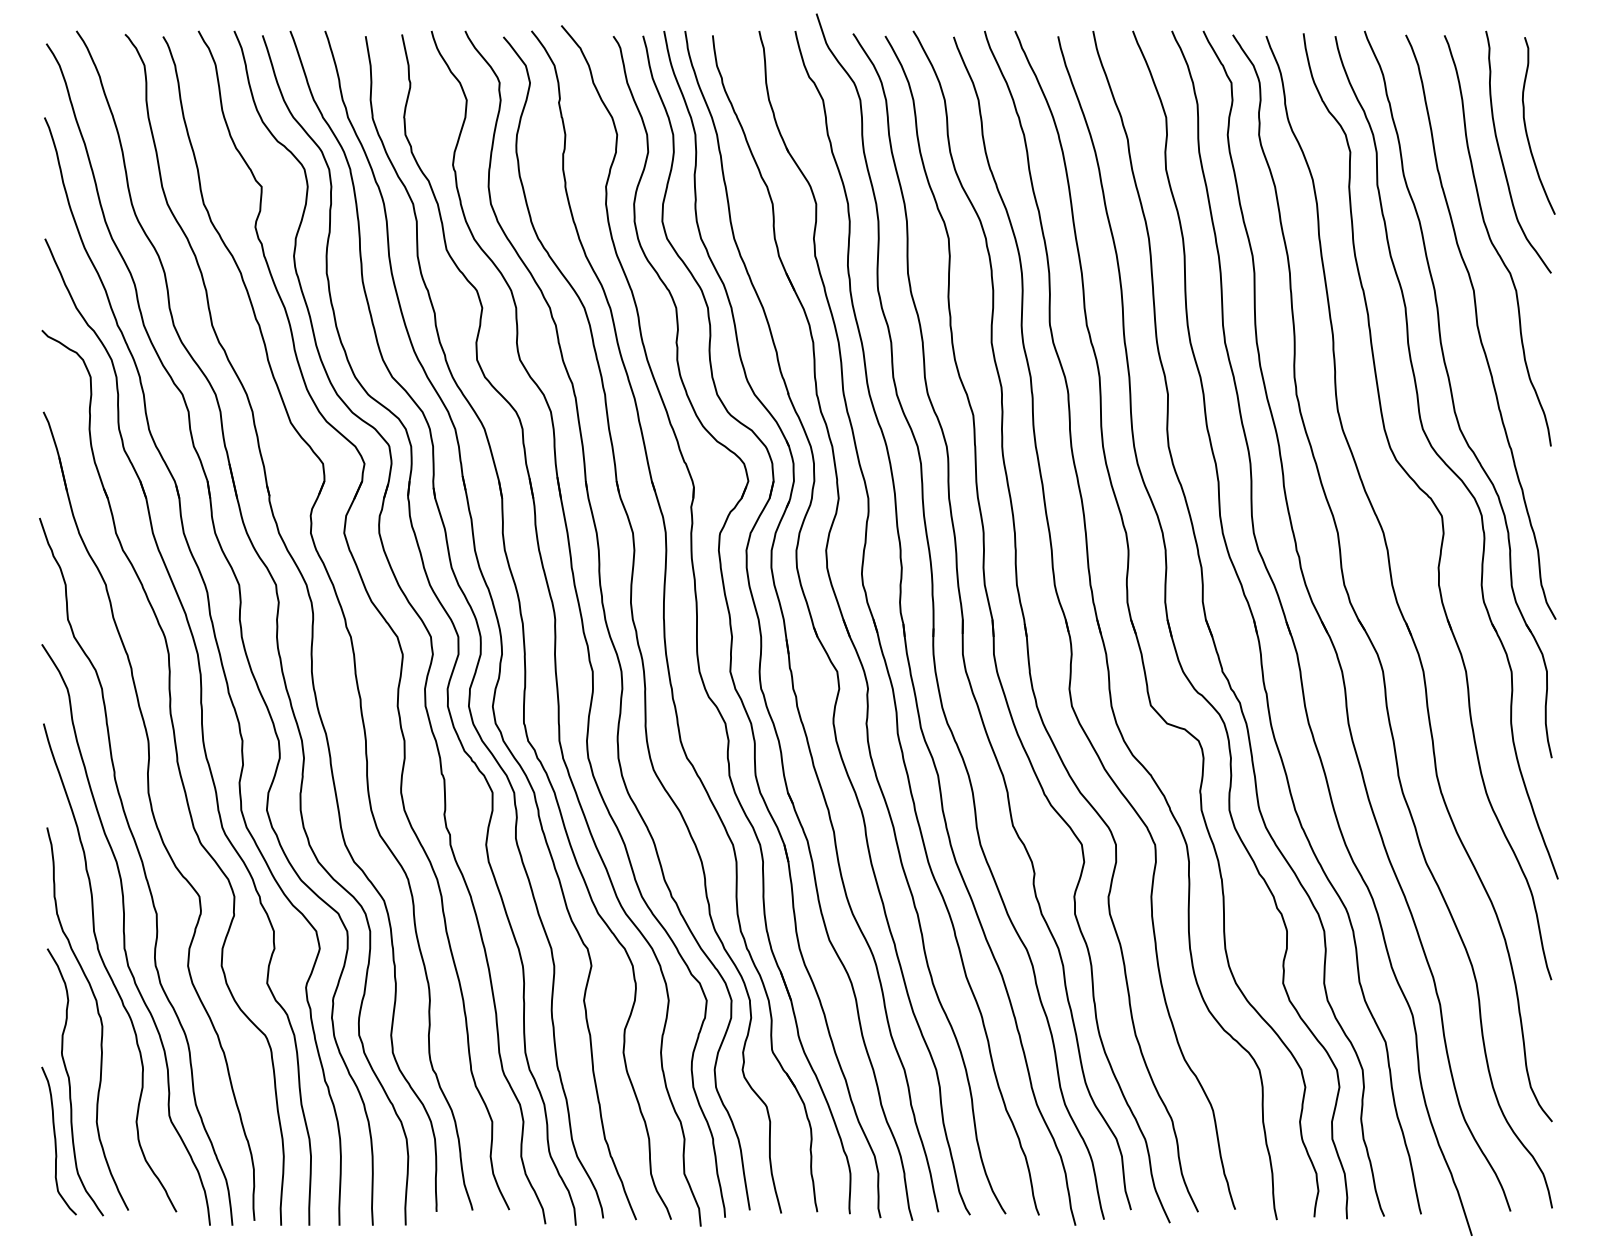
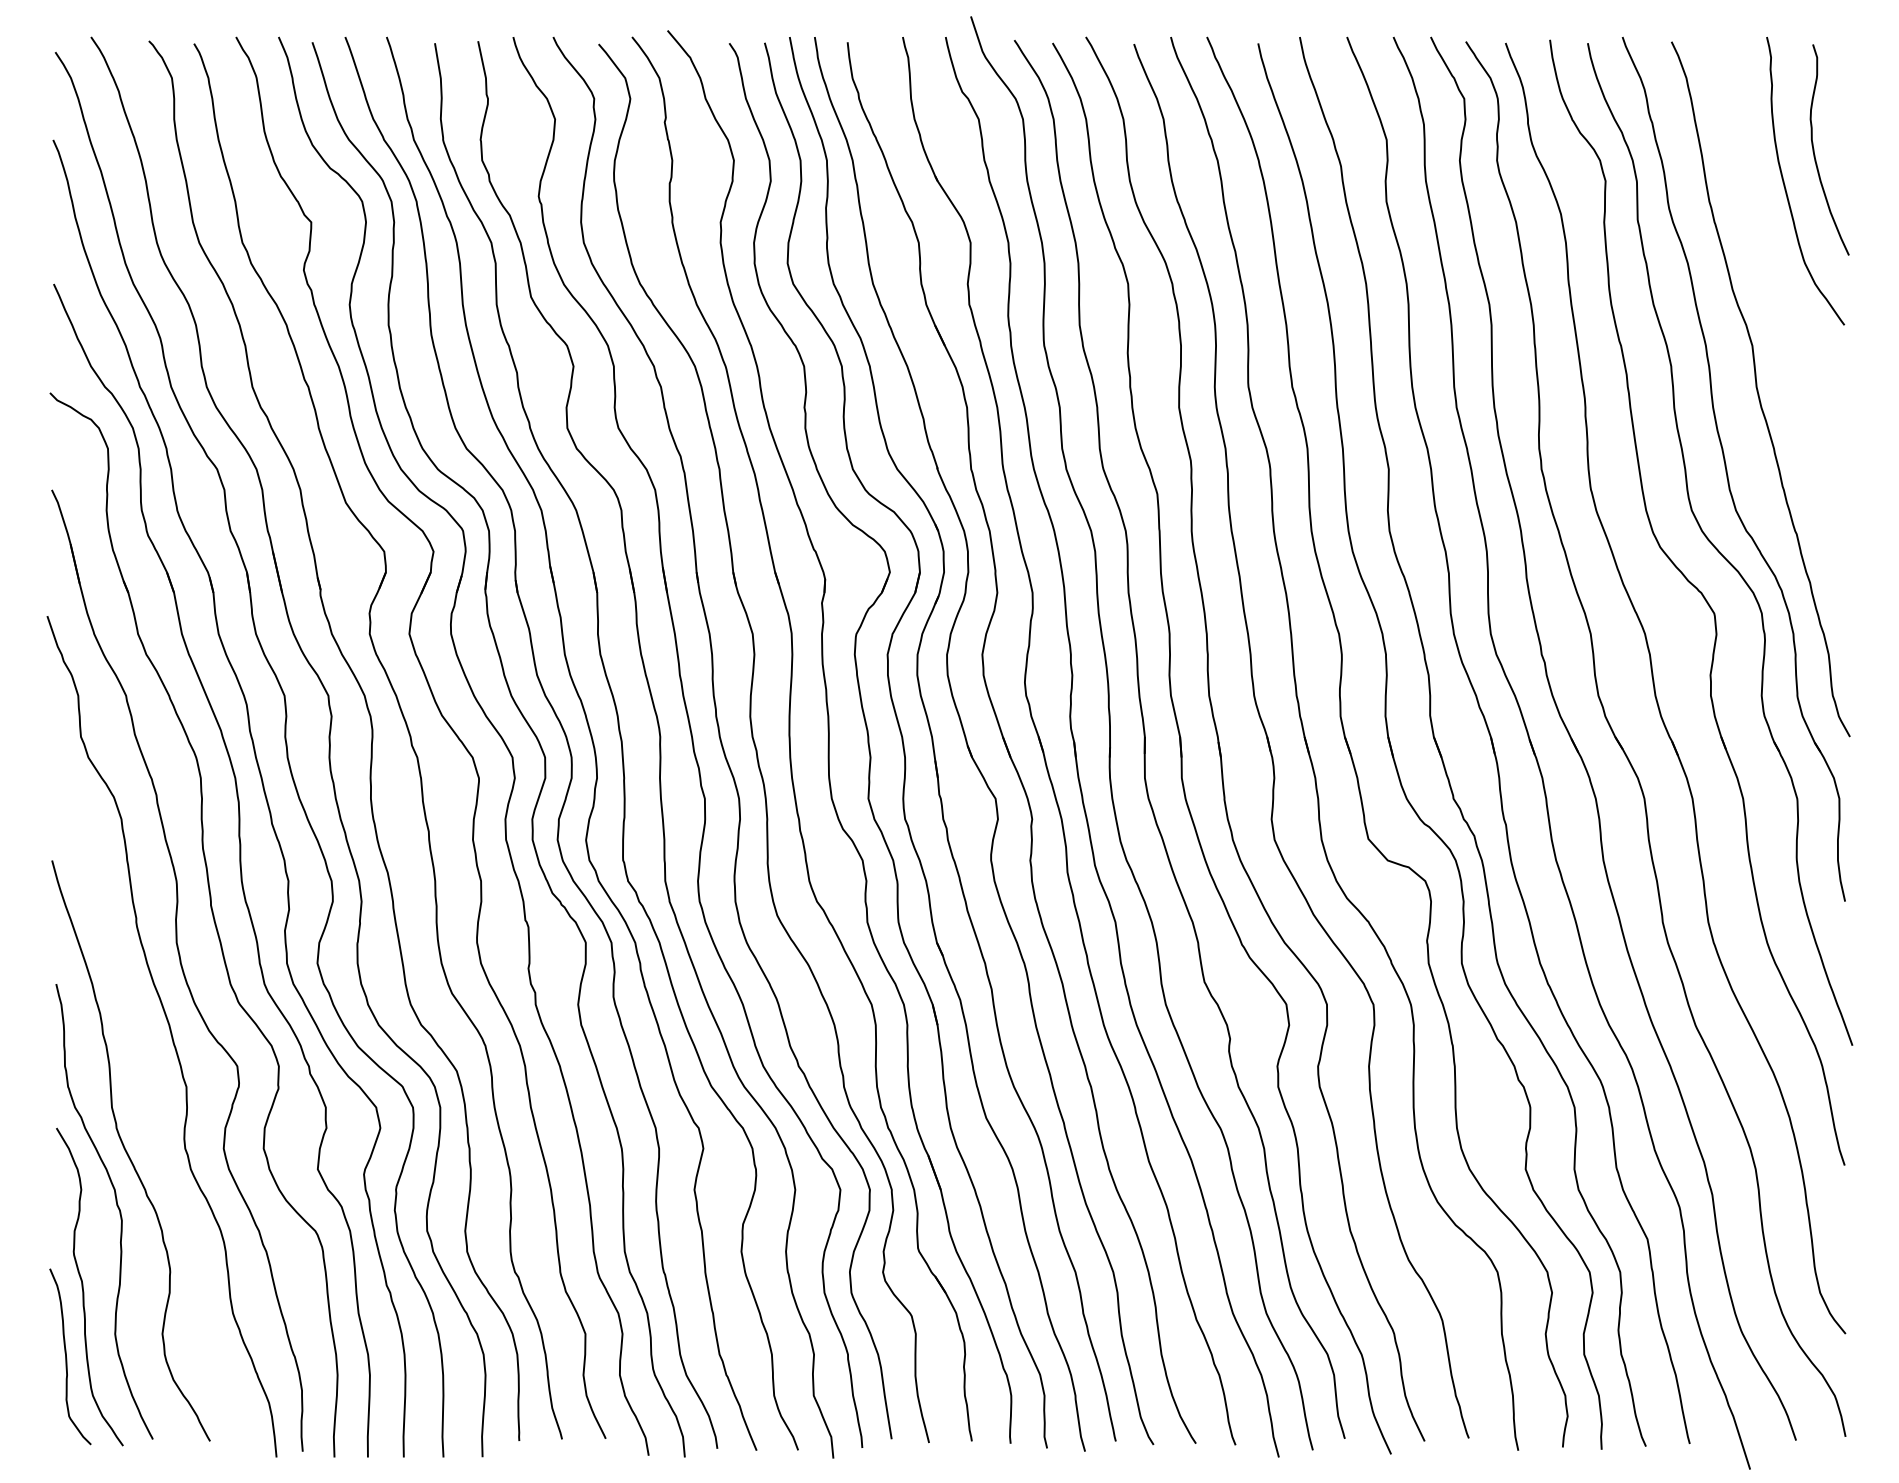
curve: (1493, 243) -> (1775, 289), removed
curve: (124, 934) -> (148, 1111), removed

